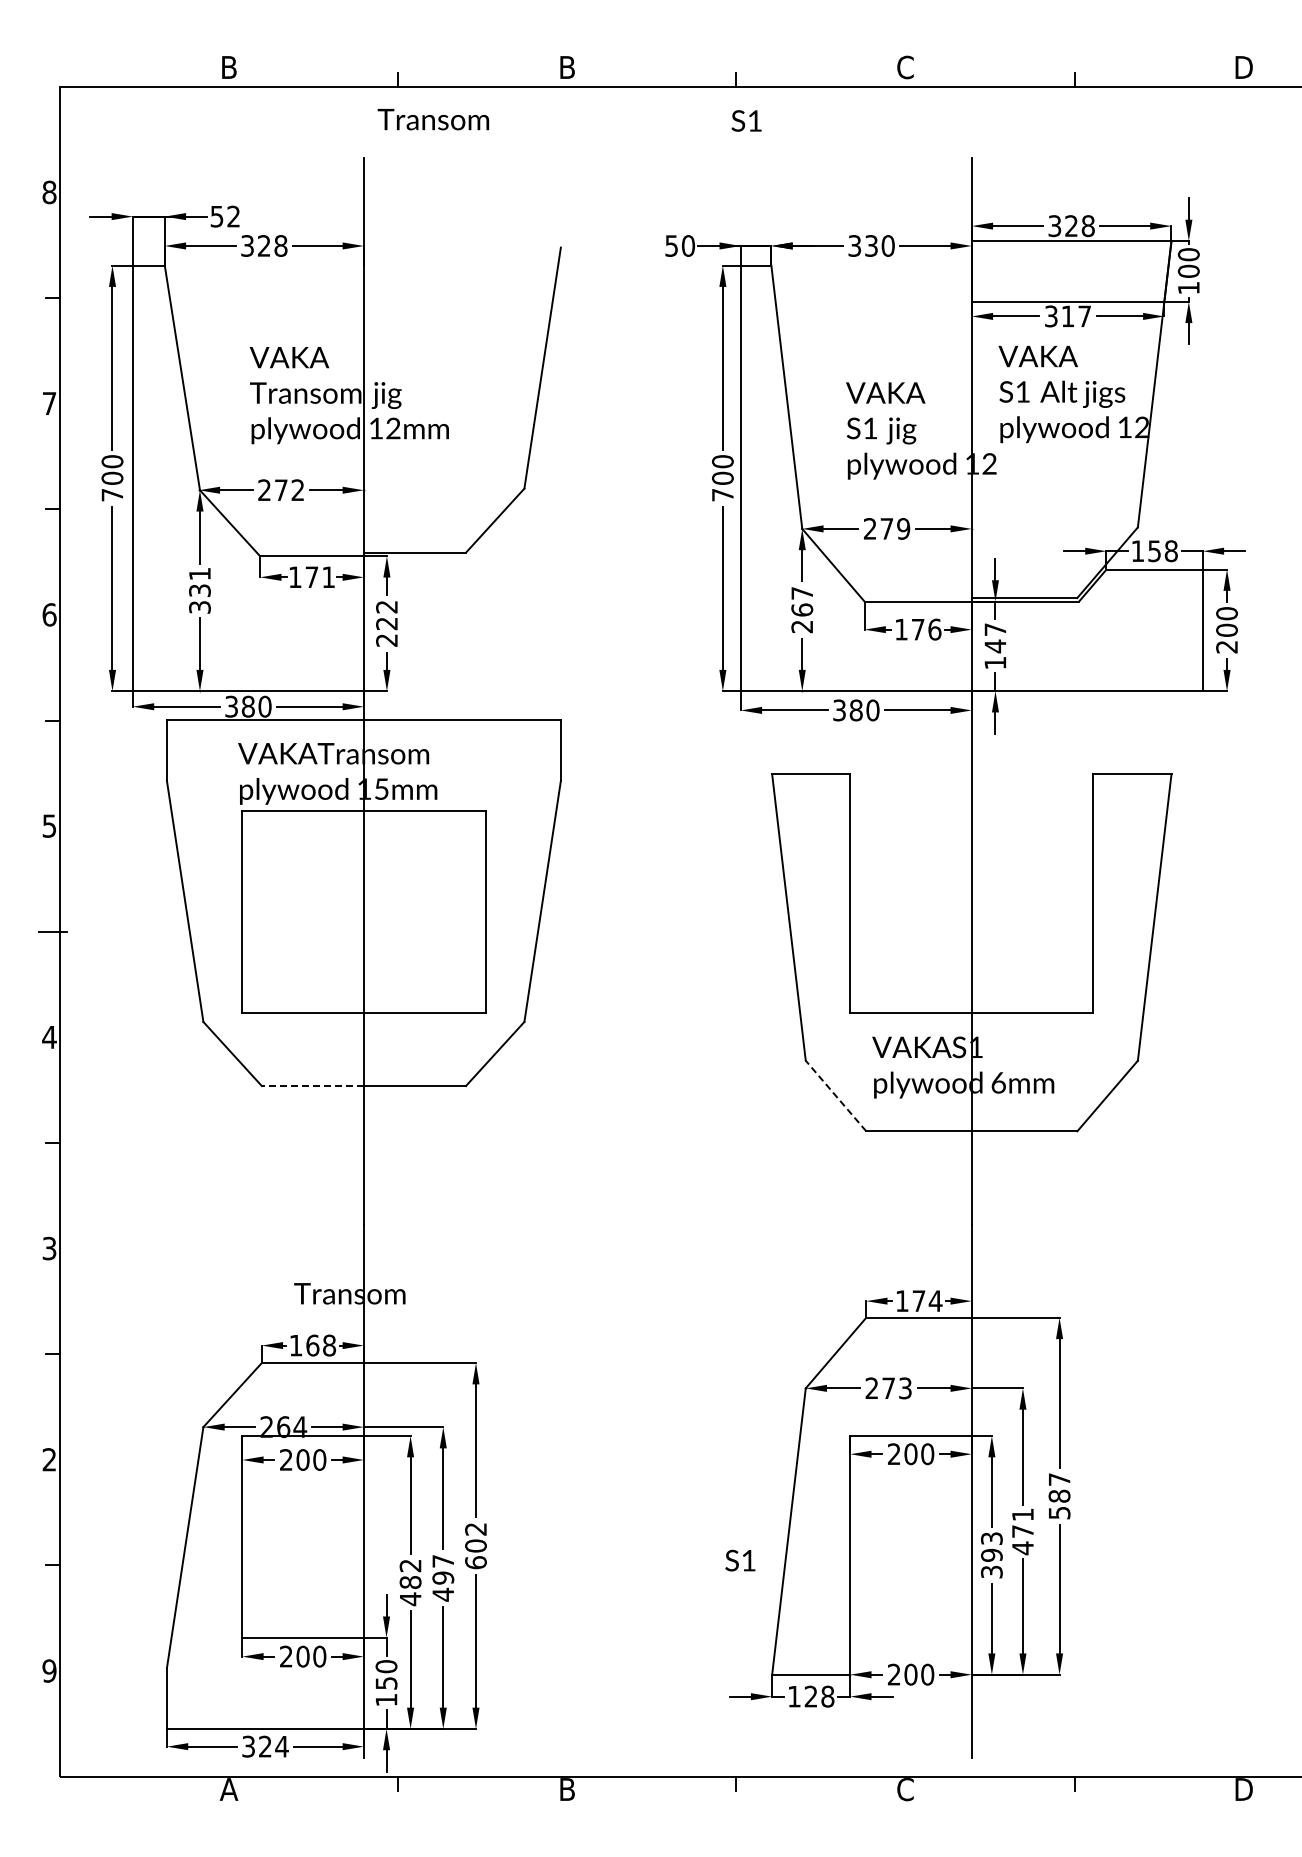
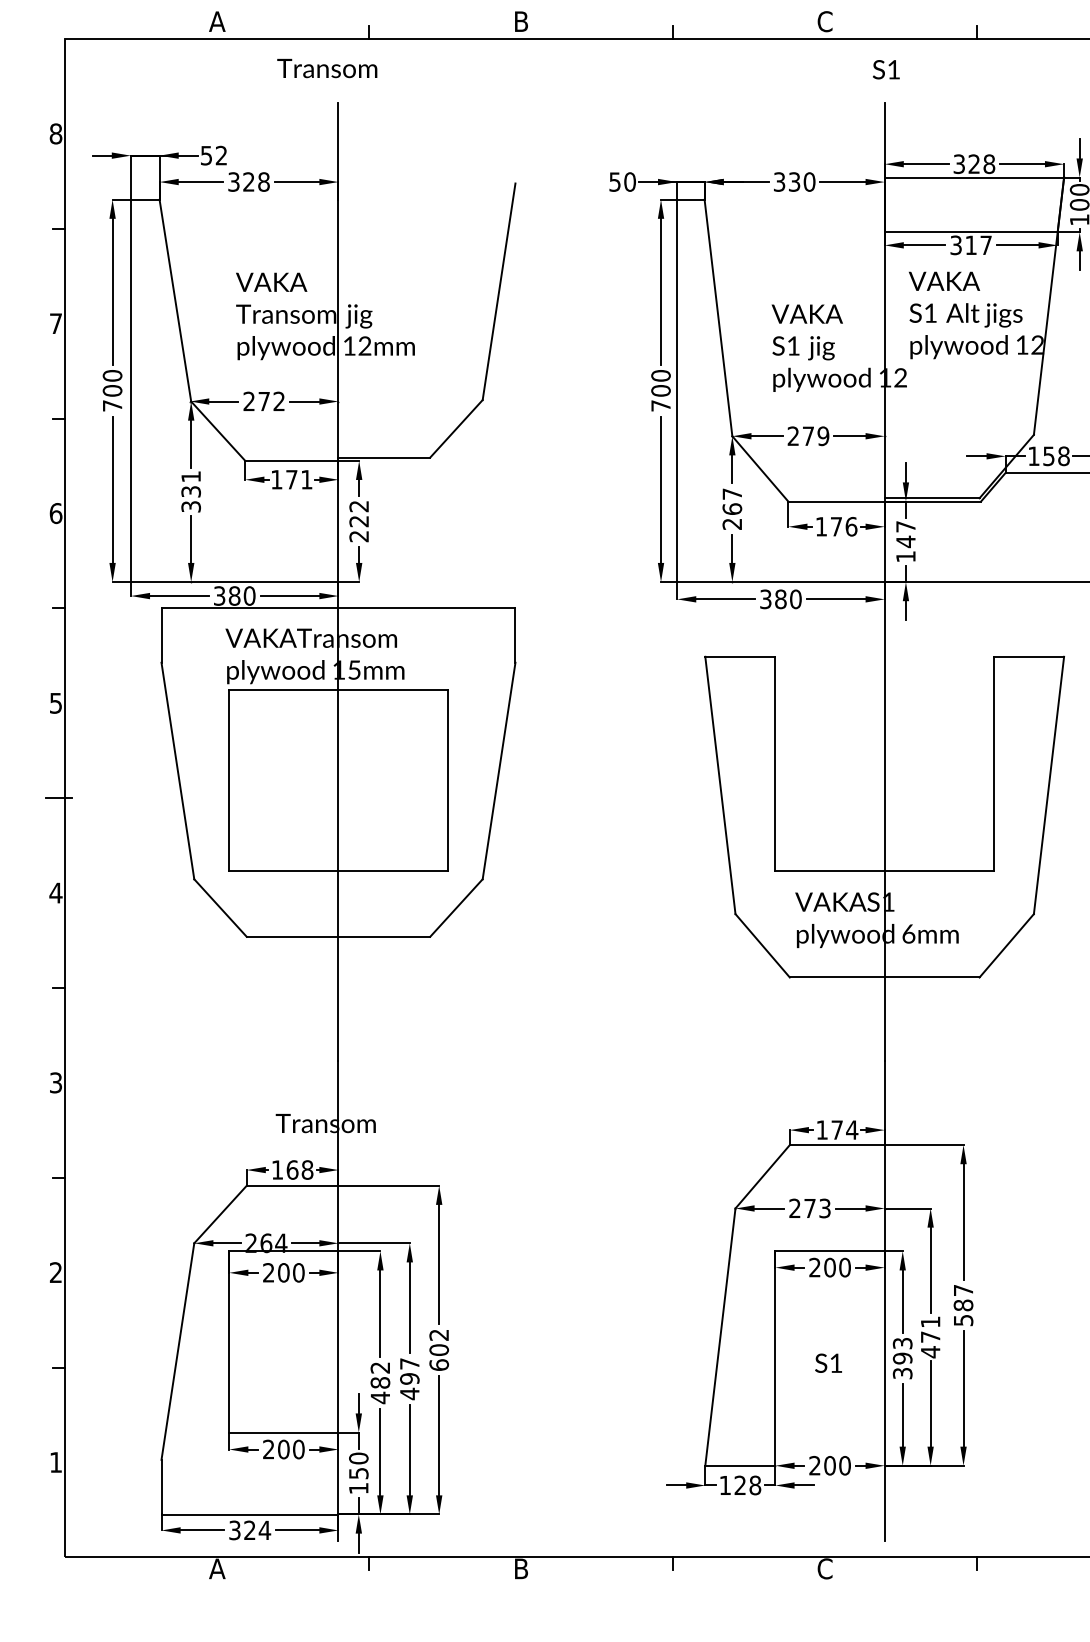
text: (228, 67) -> (216, 21), B -> A
text: (433, 119) -> (327, 68), moved
text: (746, 120) -> (886, 69), moved
line: (312, 1085) -> (292, 936), dashed -> solid
line: (835, 1095) -> (762, 945), dashed -> solid
text: (740, 1560) -> (828, 1363), moved
text: (49, 1670) -> (55, 1461), 9 -> 1

